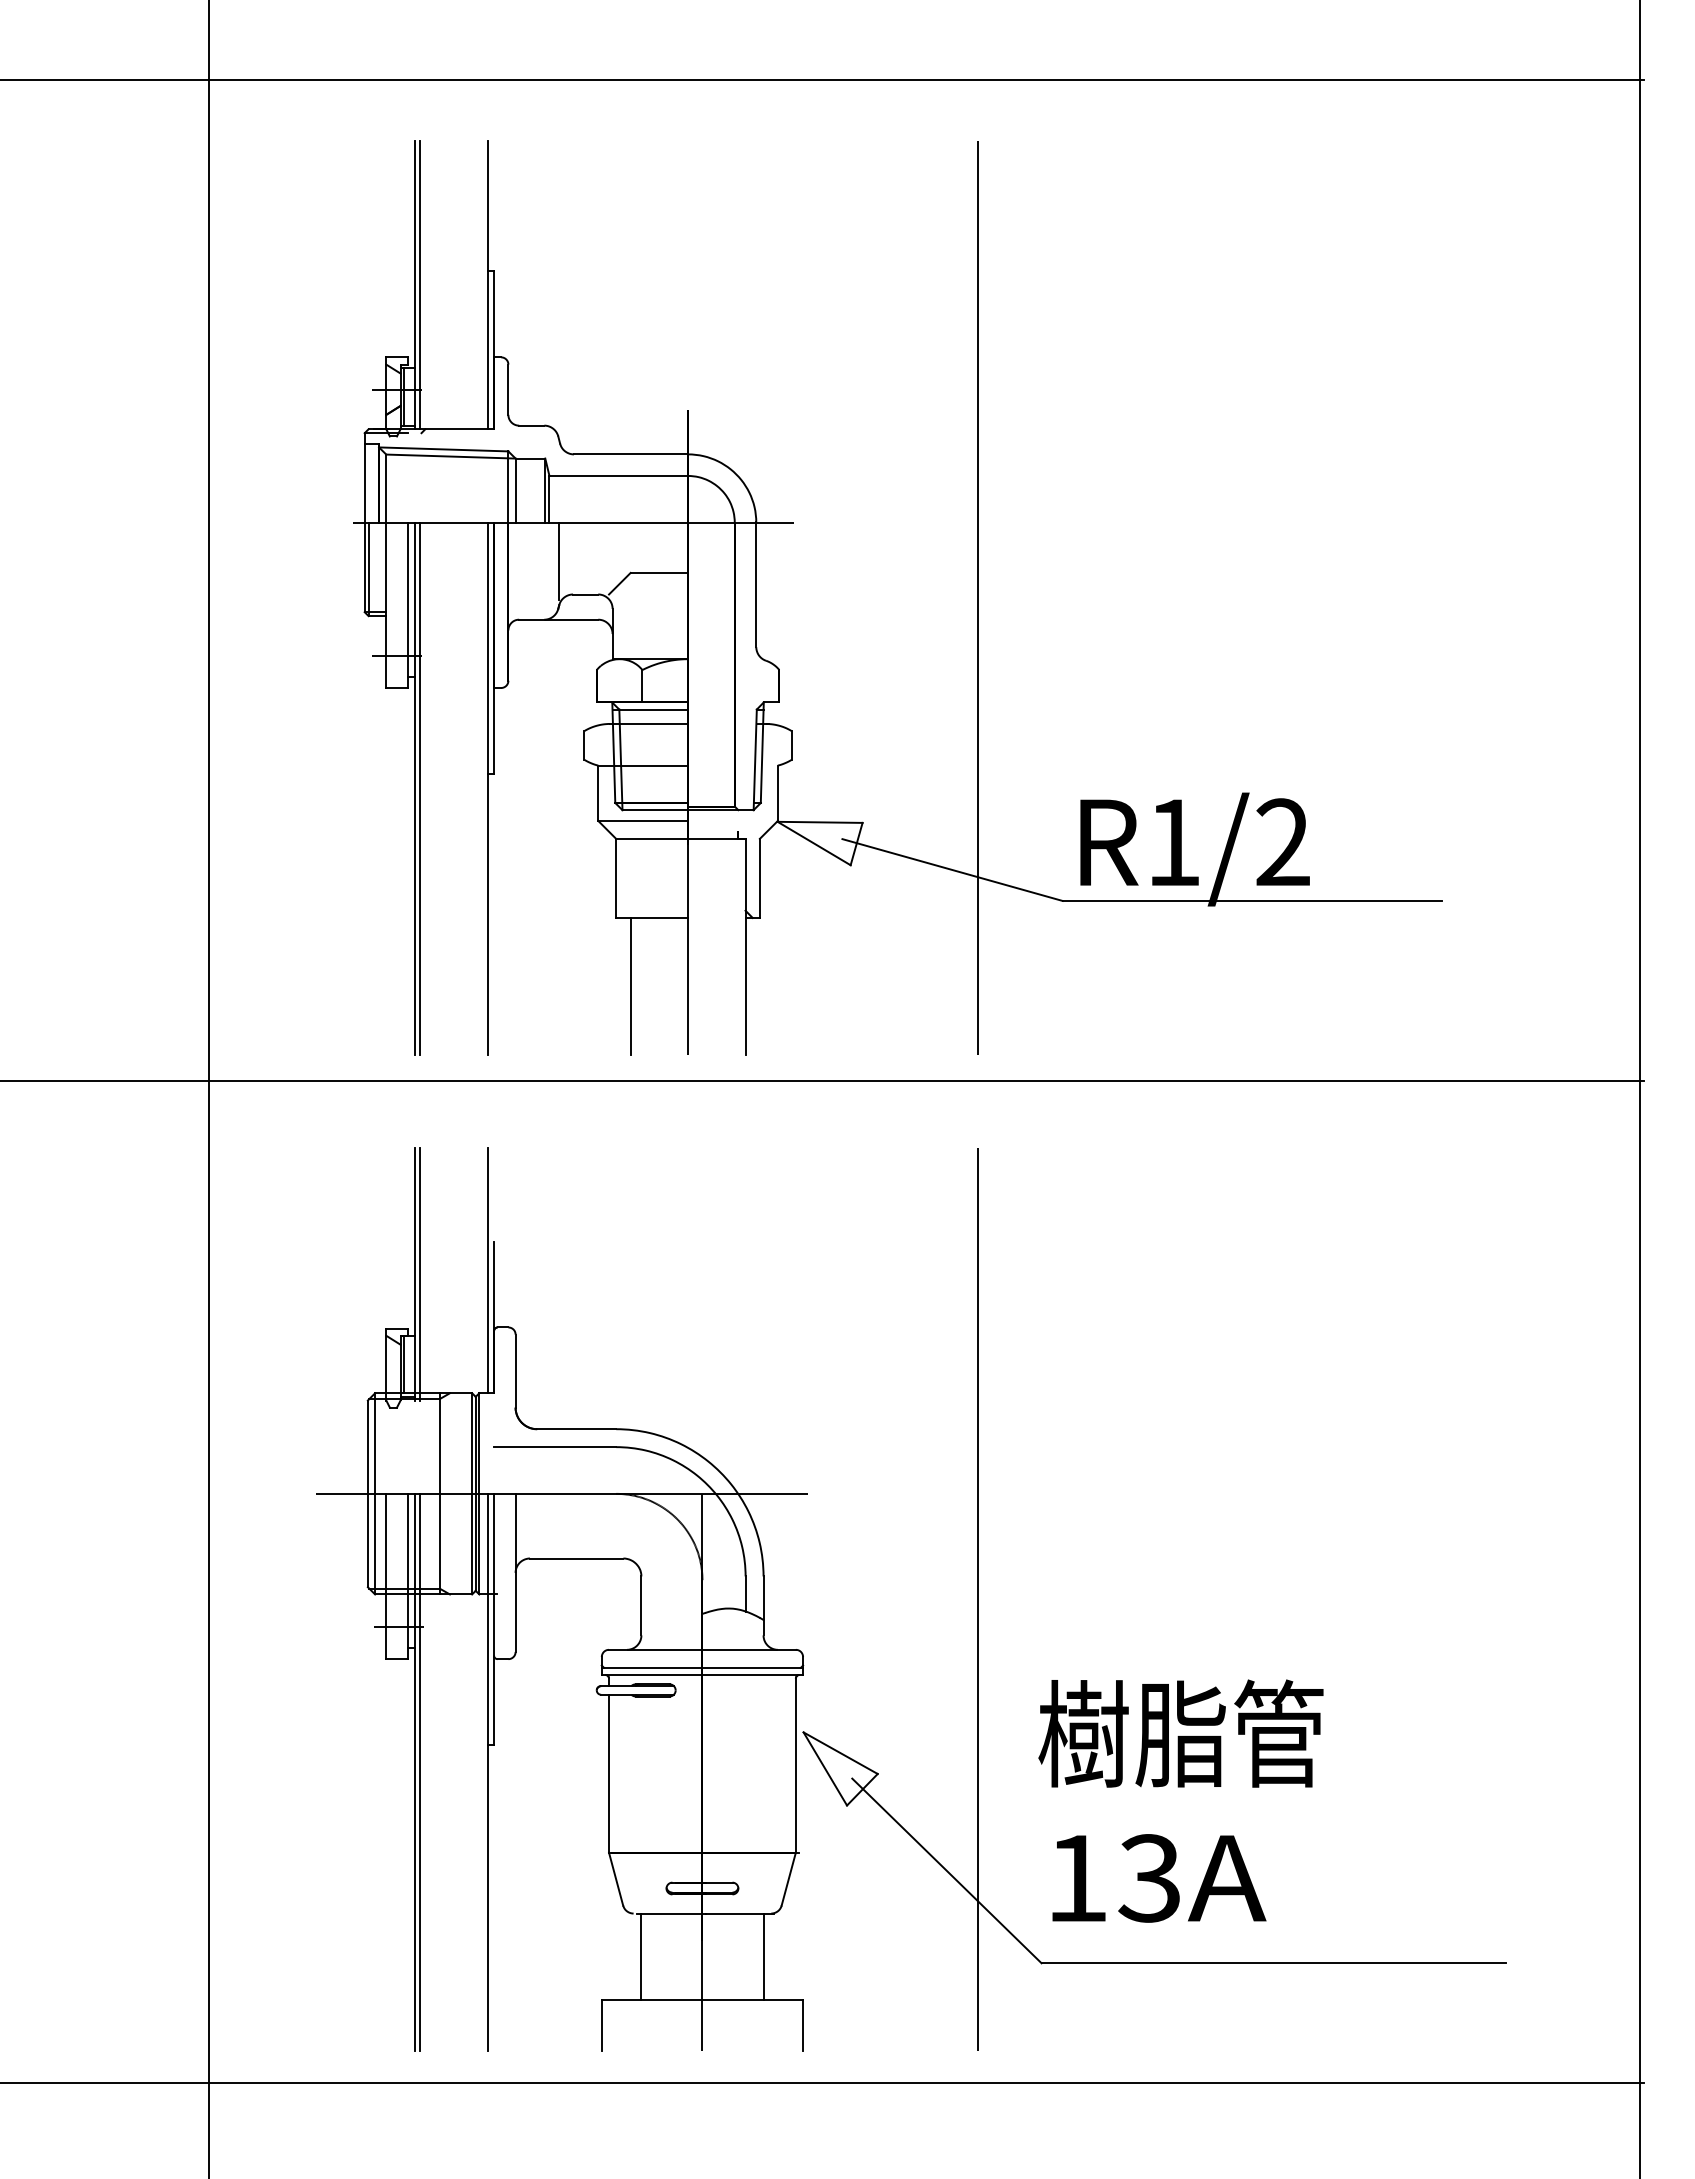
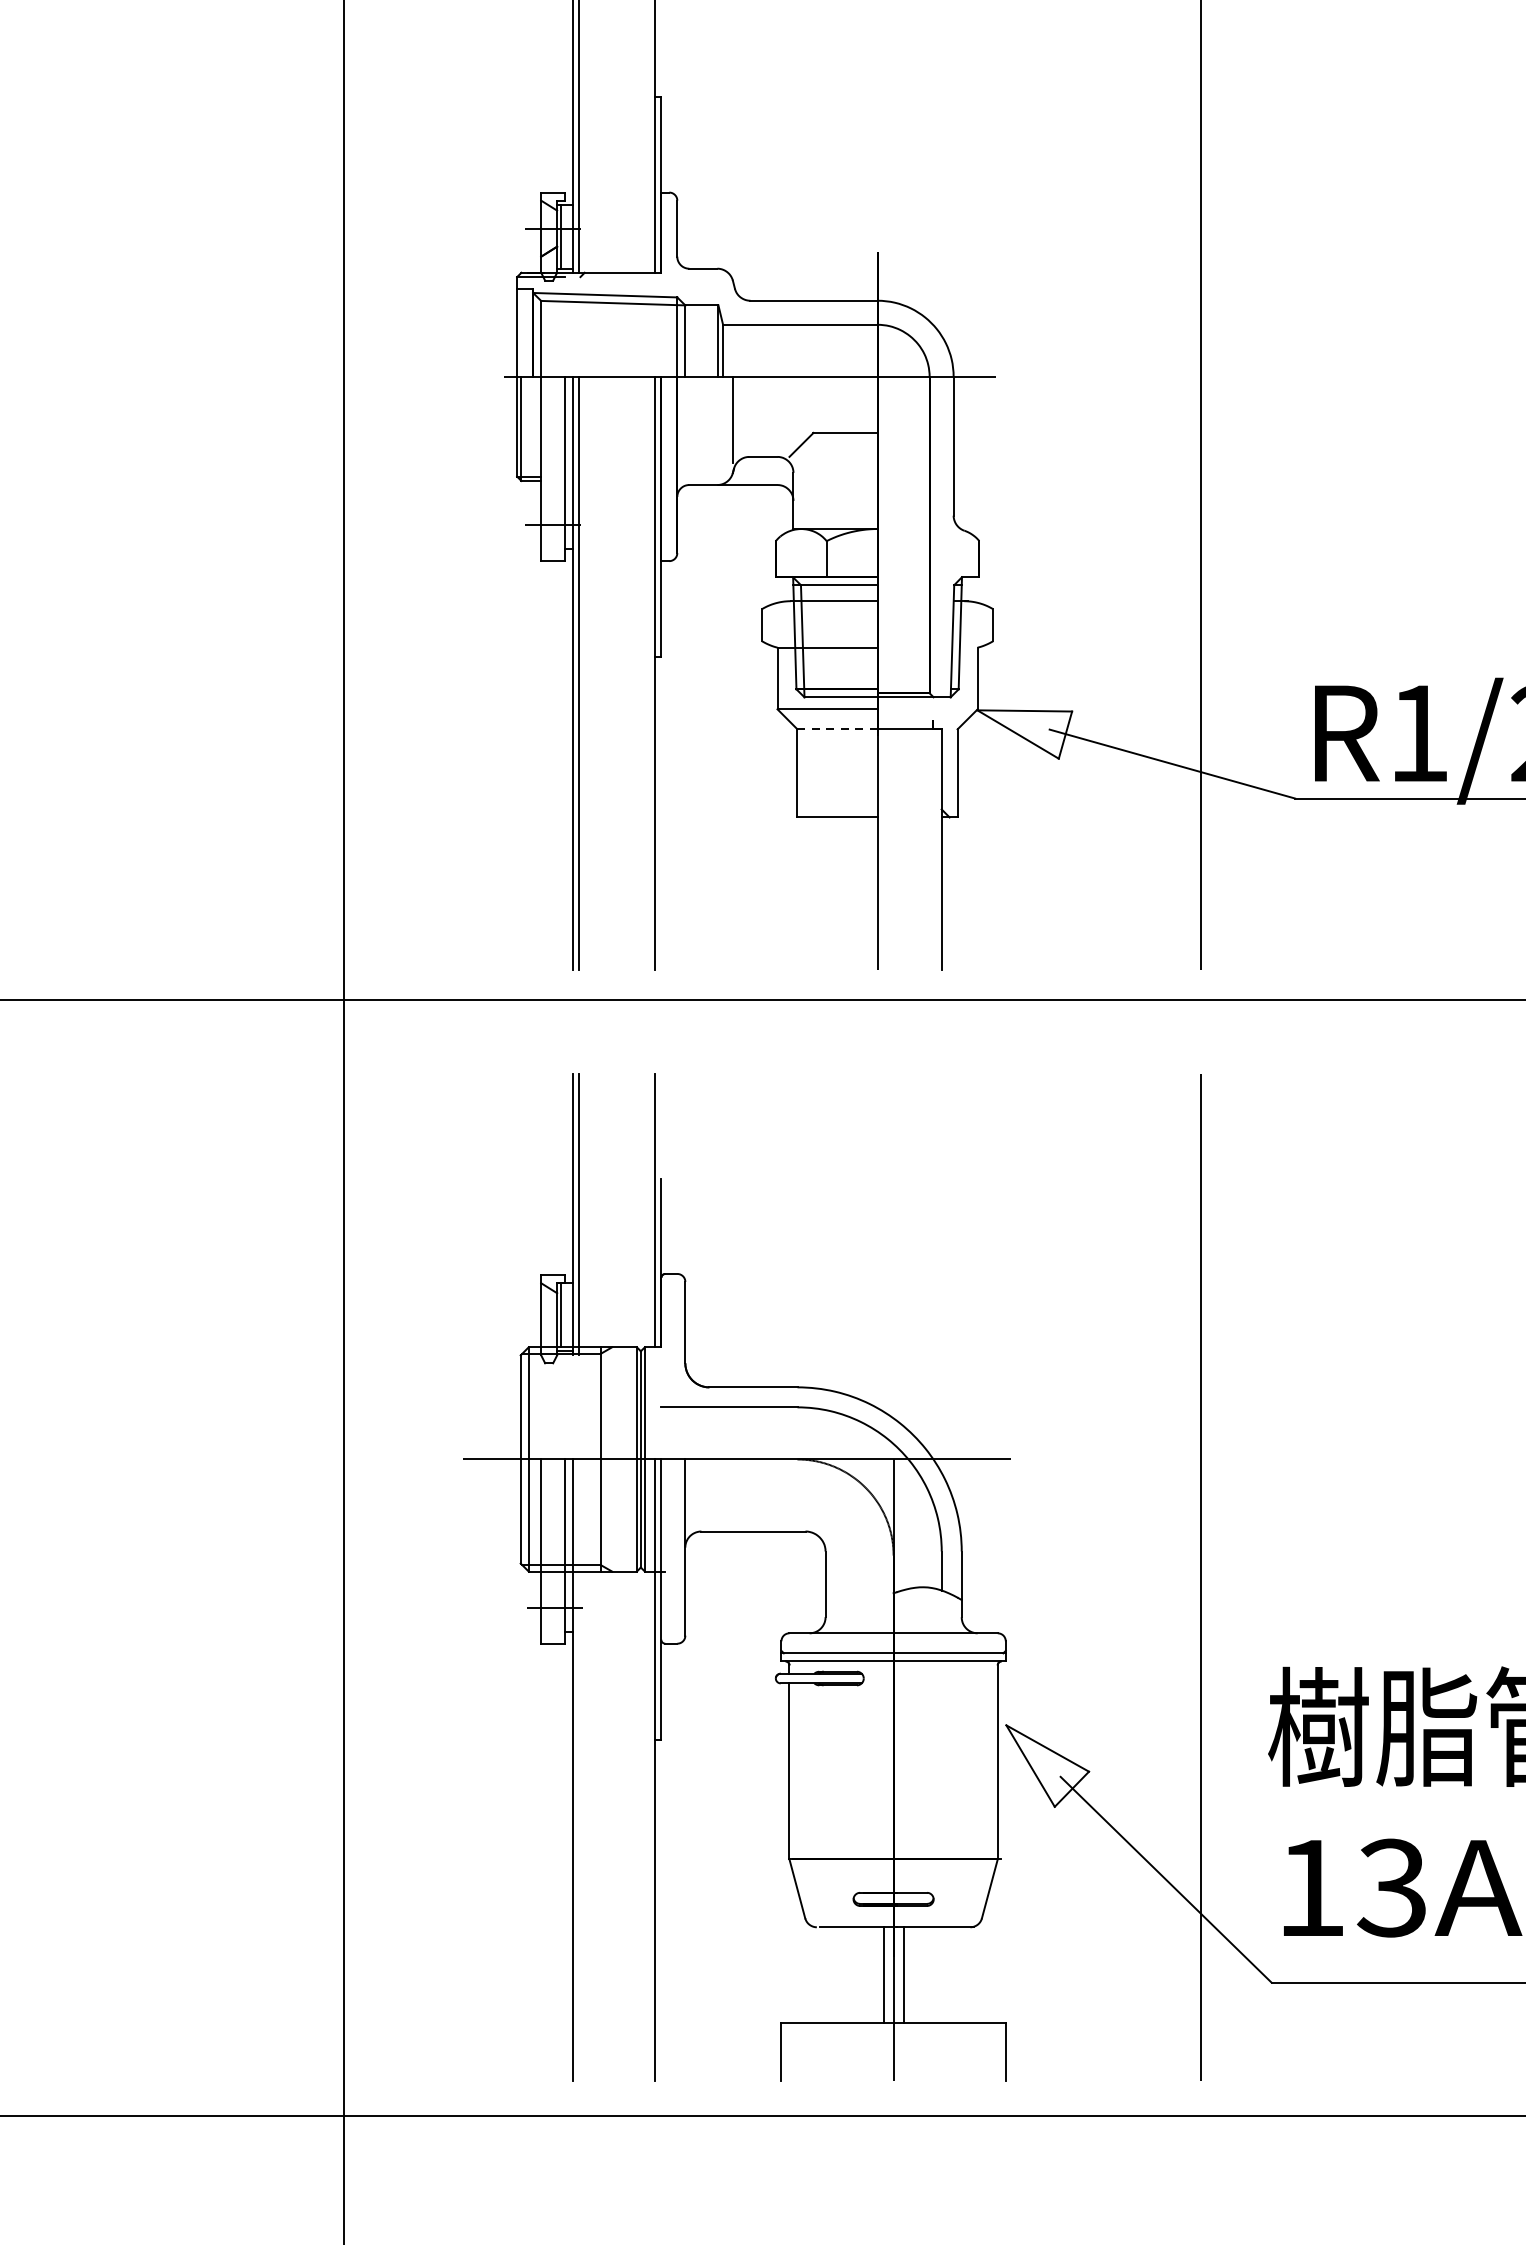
line: (652, 838) -> (837, 728), solid -> dashed
line: (630, 985) -> (813, 892), removed
line: (420, 1772) -> (579, 1770), removed
line: (641, 1956) -> (883, 1975), moved
line: (763, 1956) -> (903, 1975), moved

